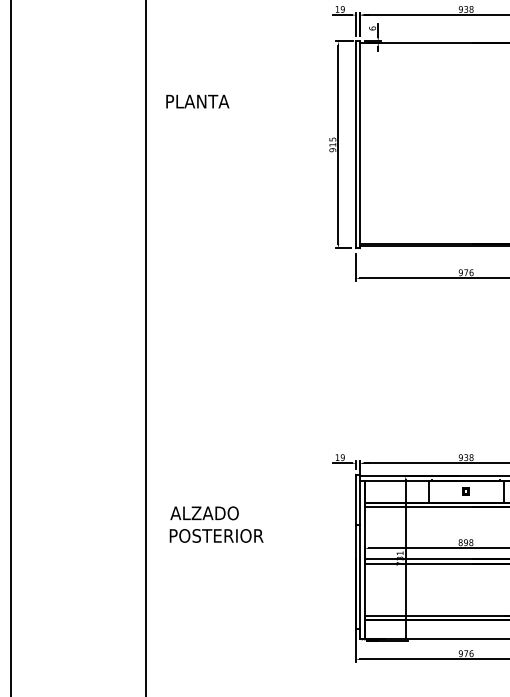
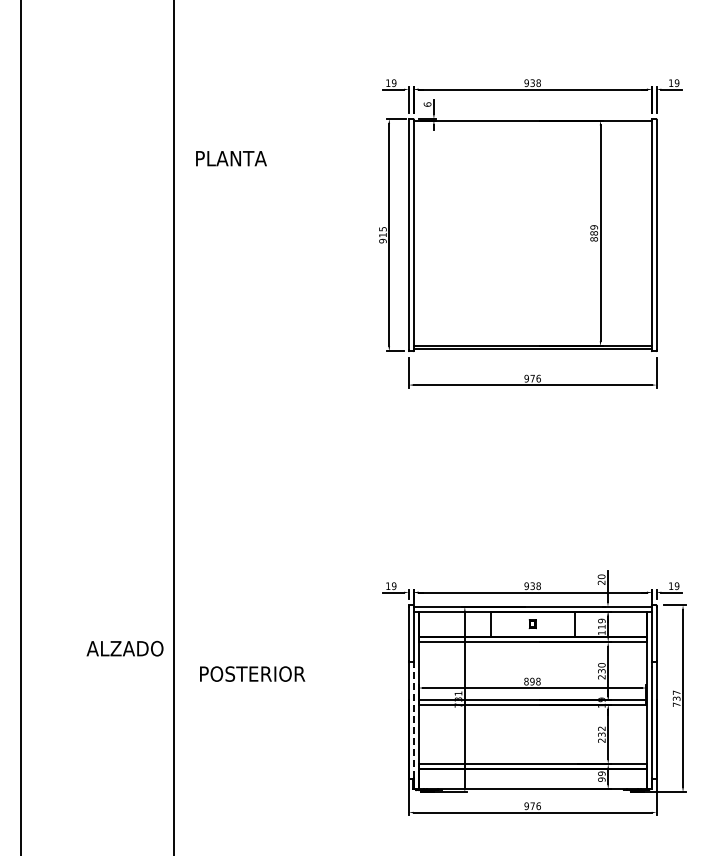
text: (197, 101) -> (231, 158), moved
text: (204, 513) -> (124, 648), moved
line: (360, 578) -> (413, 721), solid -> dashed

